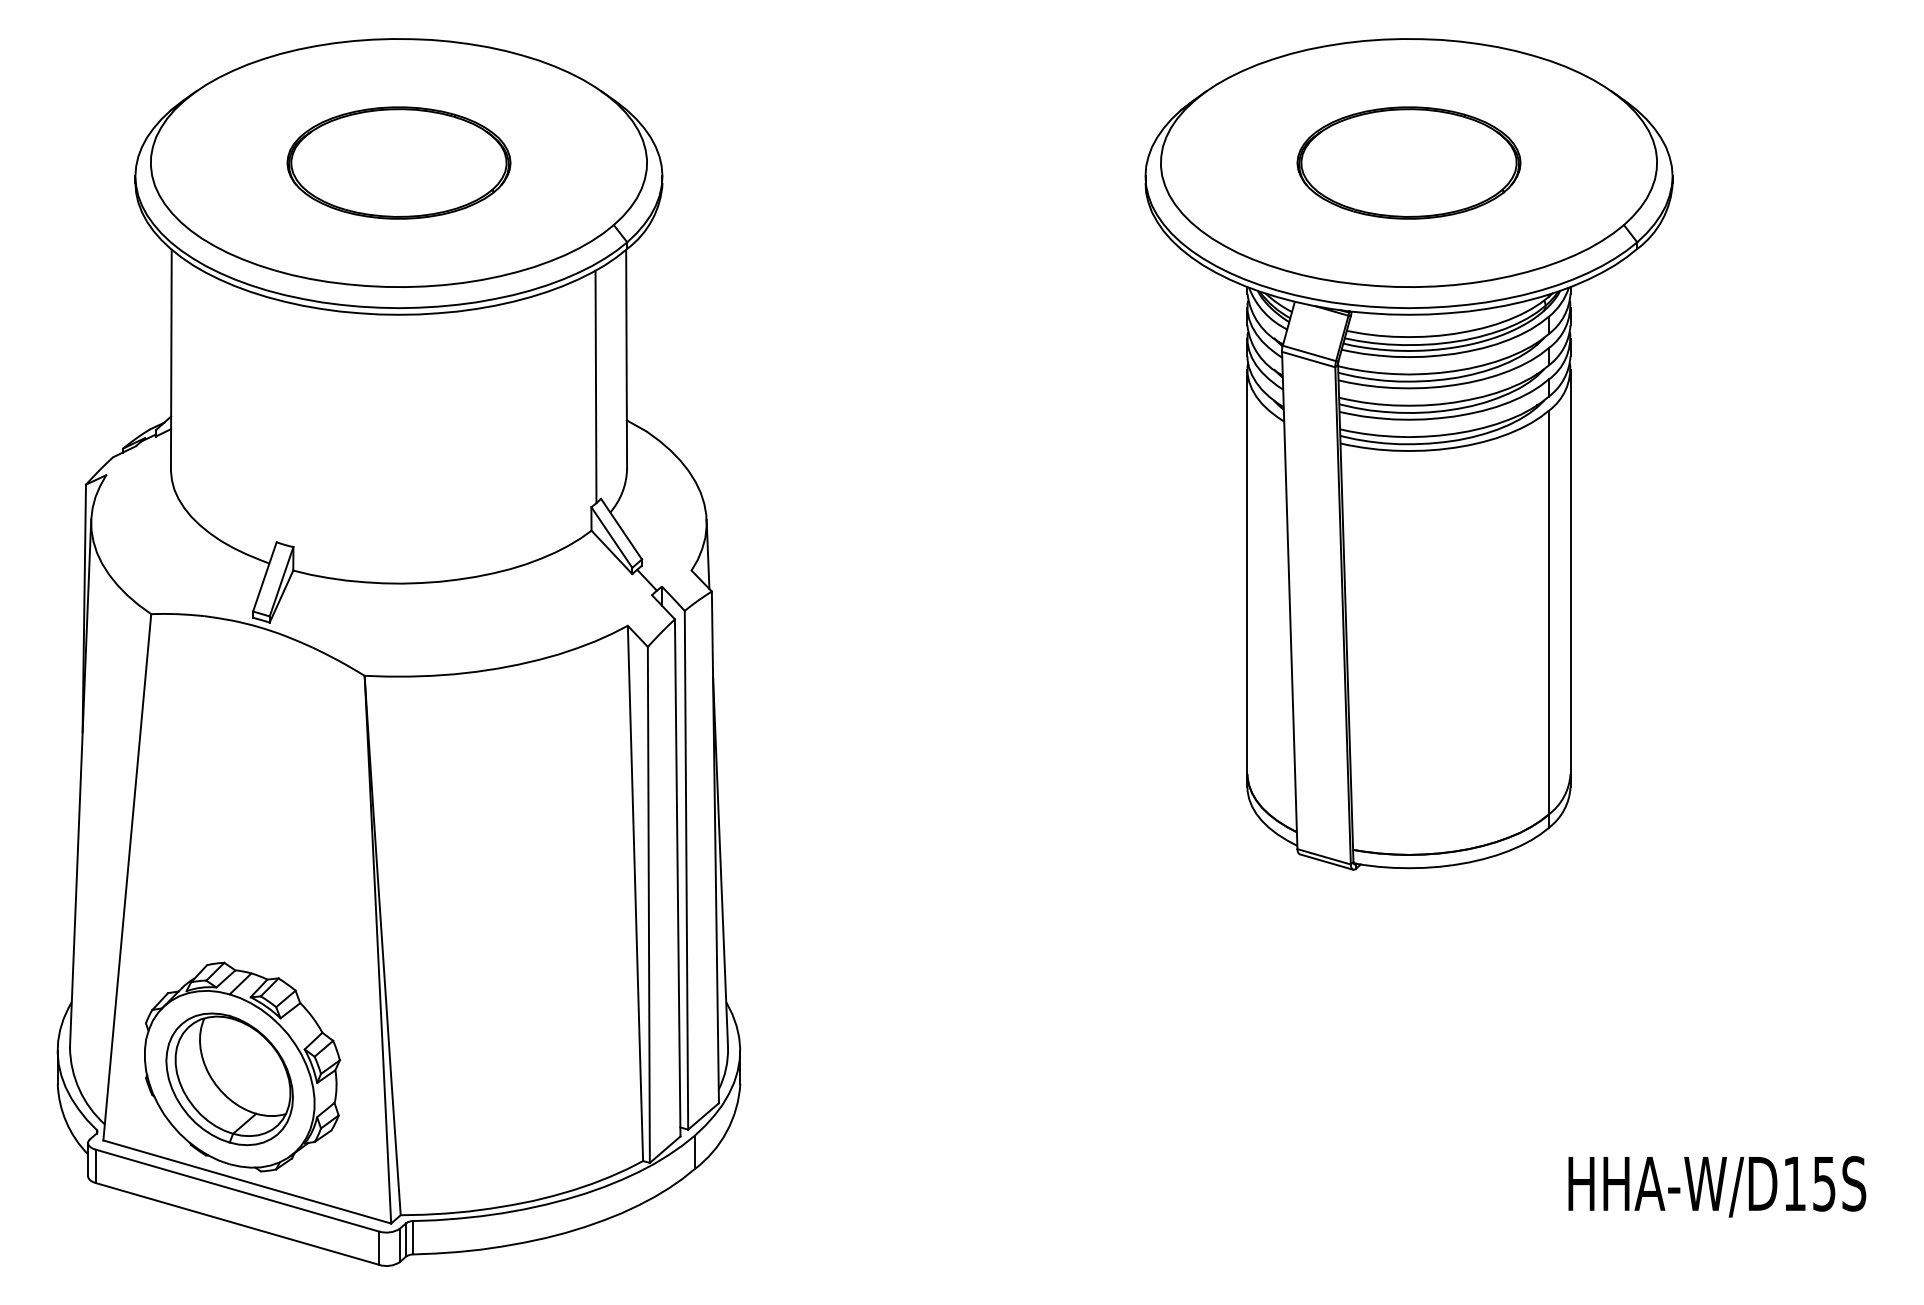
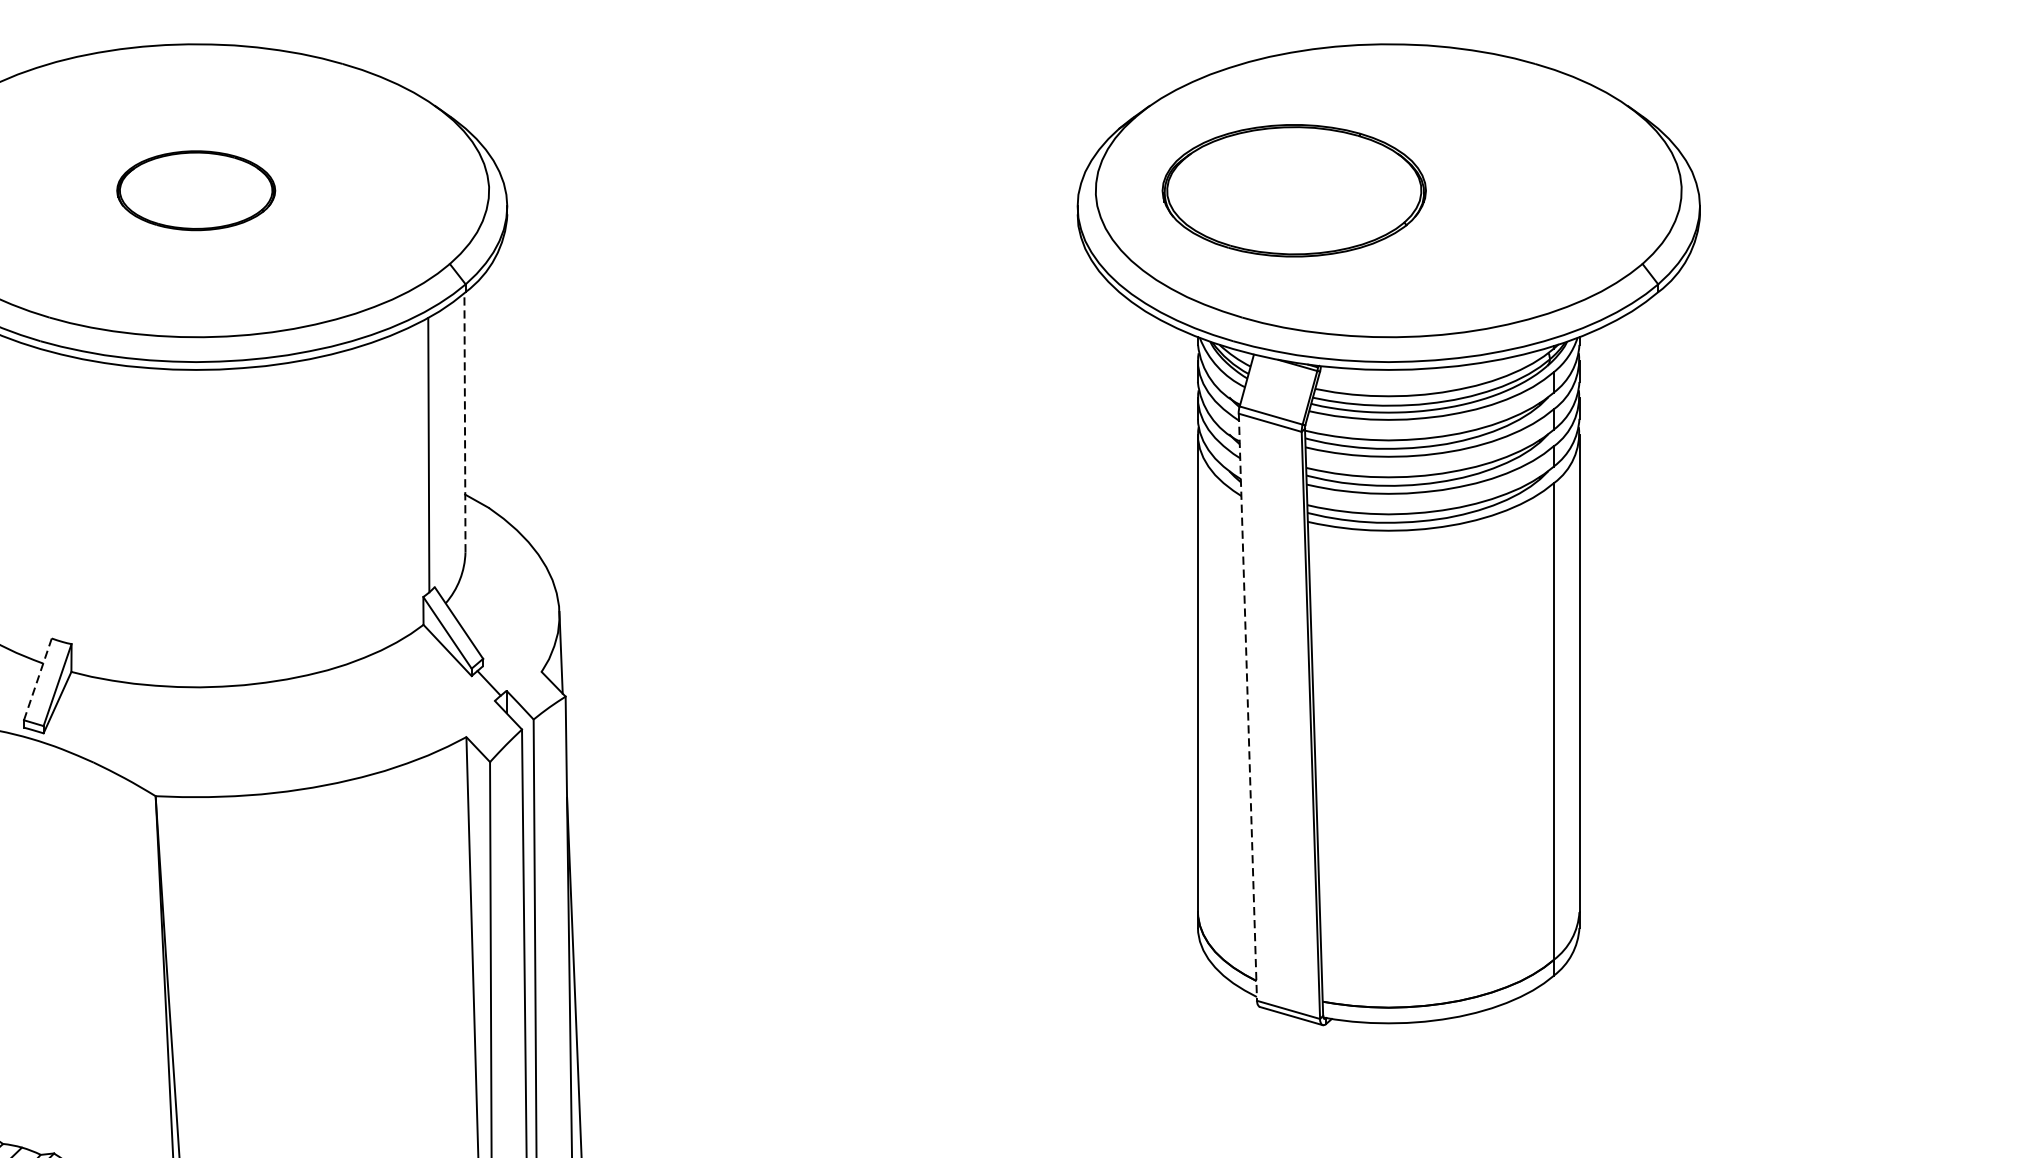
part: (398, 162) -> (195, 190), size x0.6
part: (1408, 162) -> (1293, 190), moved
line: (626, 359) -> (464, 422), solid -> dashed
line: (264, 576) -> (37, 678), solid -> dashed
line: (1289, 600) -> (1247, 707), solid -> dashed

